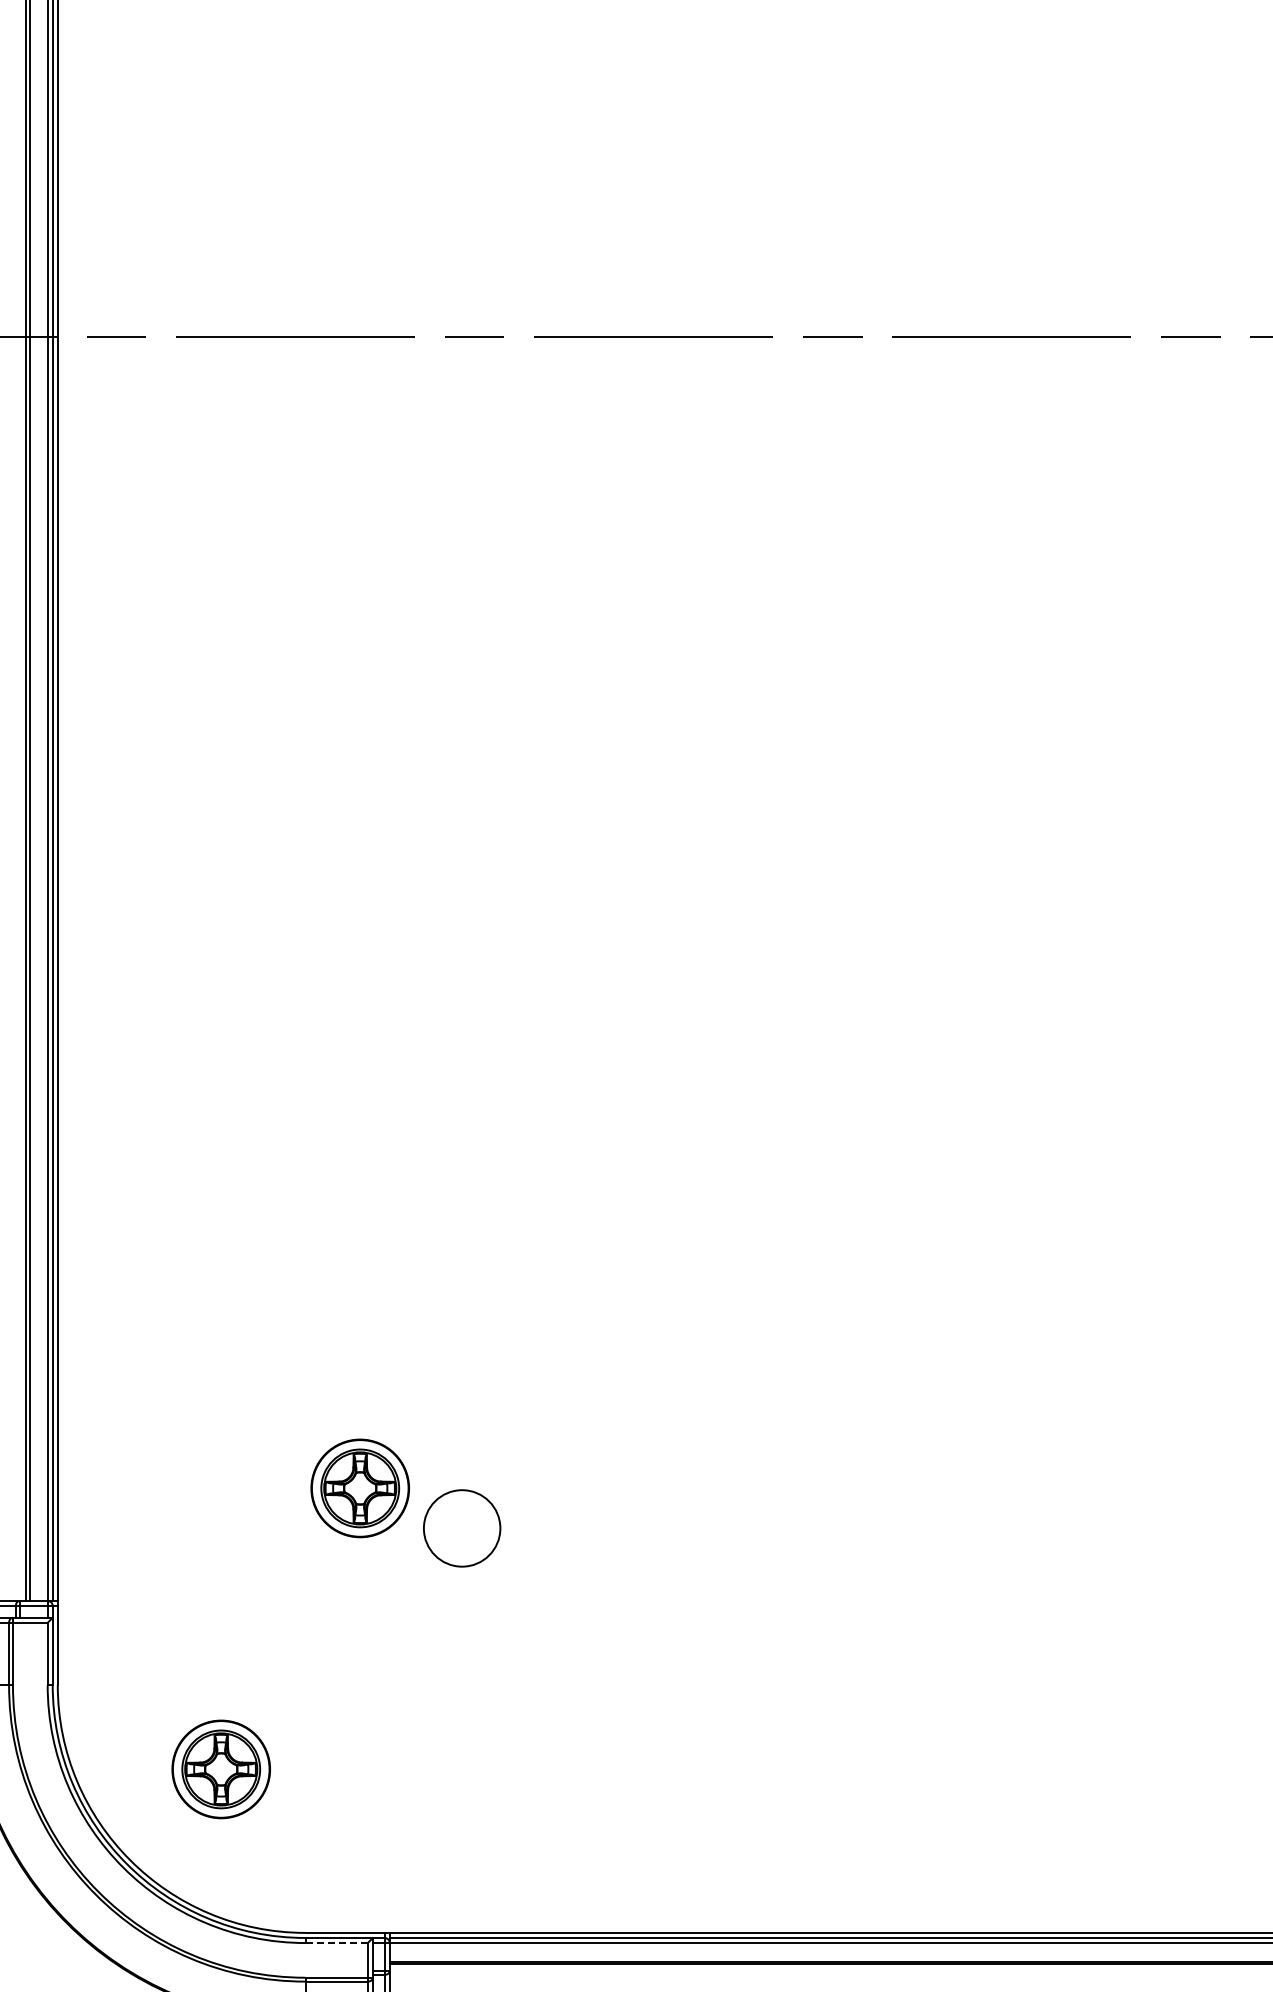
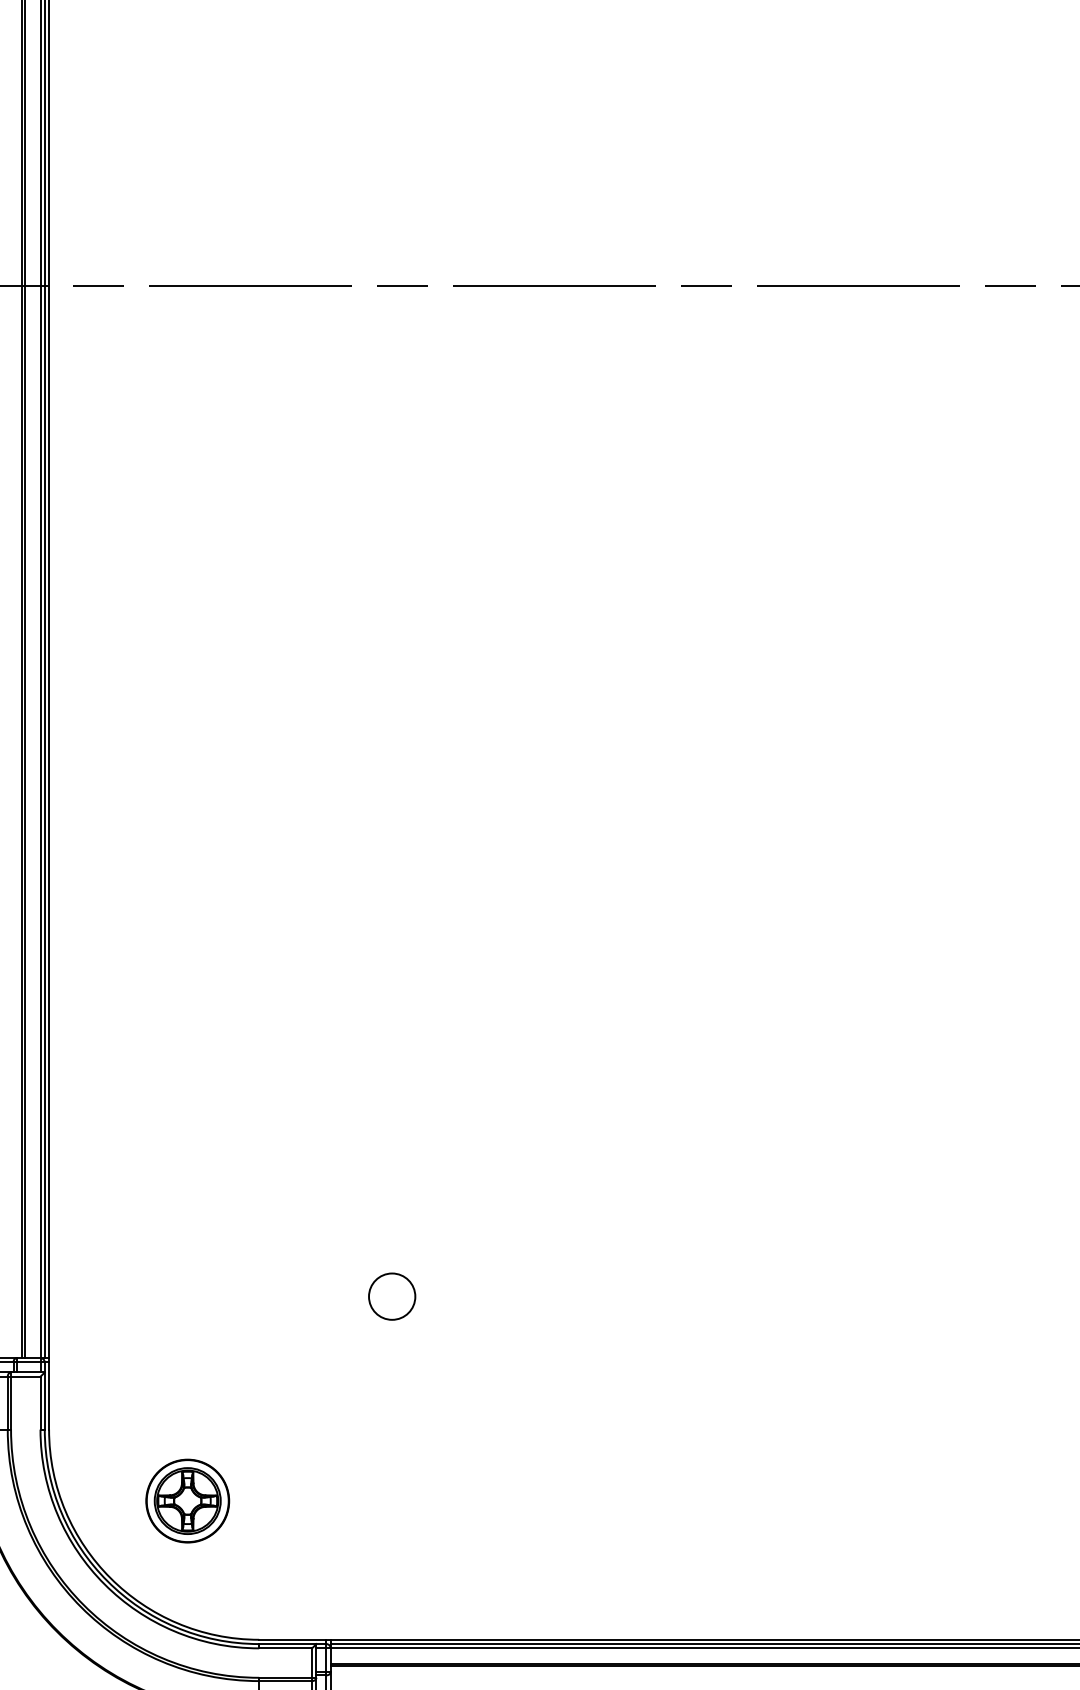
part: (359, 1488) -> (305, 1262), removed
circle: (462, 1528) -> (392, 1296), size x0.71
line: (337, 1943) -> (286, 1648), dashed -> solid

